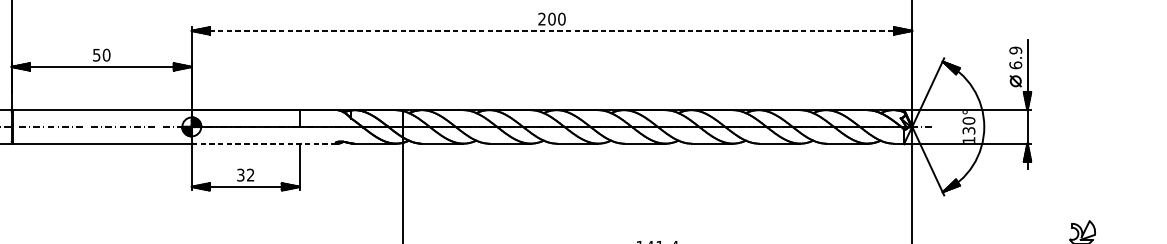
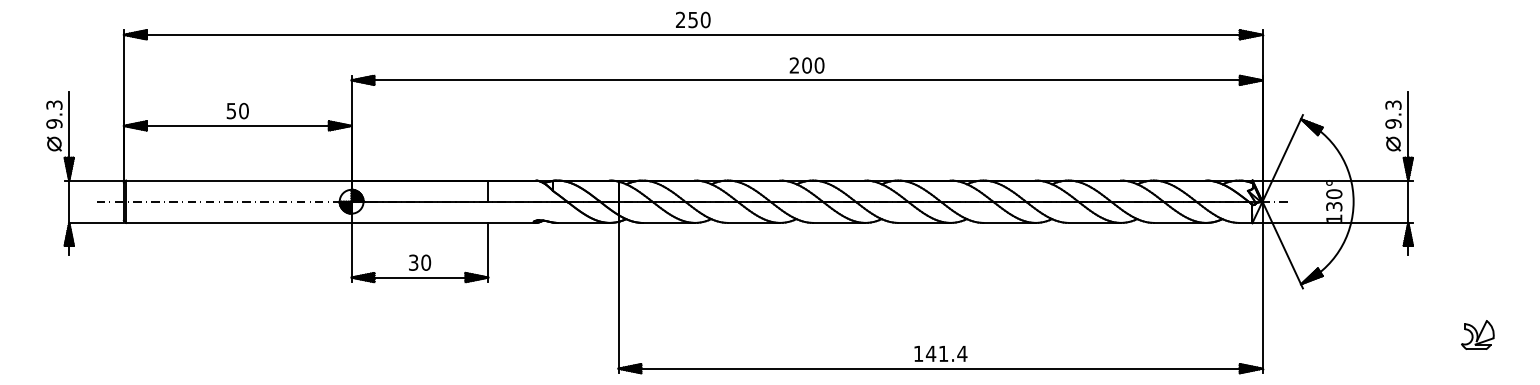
line: (552, 31) -> (807, 80), dashed -> solid
text: (1015, 57) -> (1393, 114), 6.9 -> 9.3
line: (265, 143) -> (444, 222), dashed -> solid
text: (251, 174) -> (426, 262), 32 -> 30

